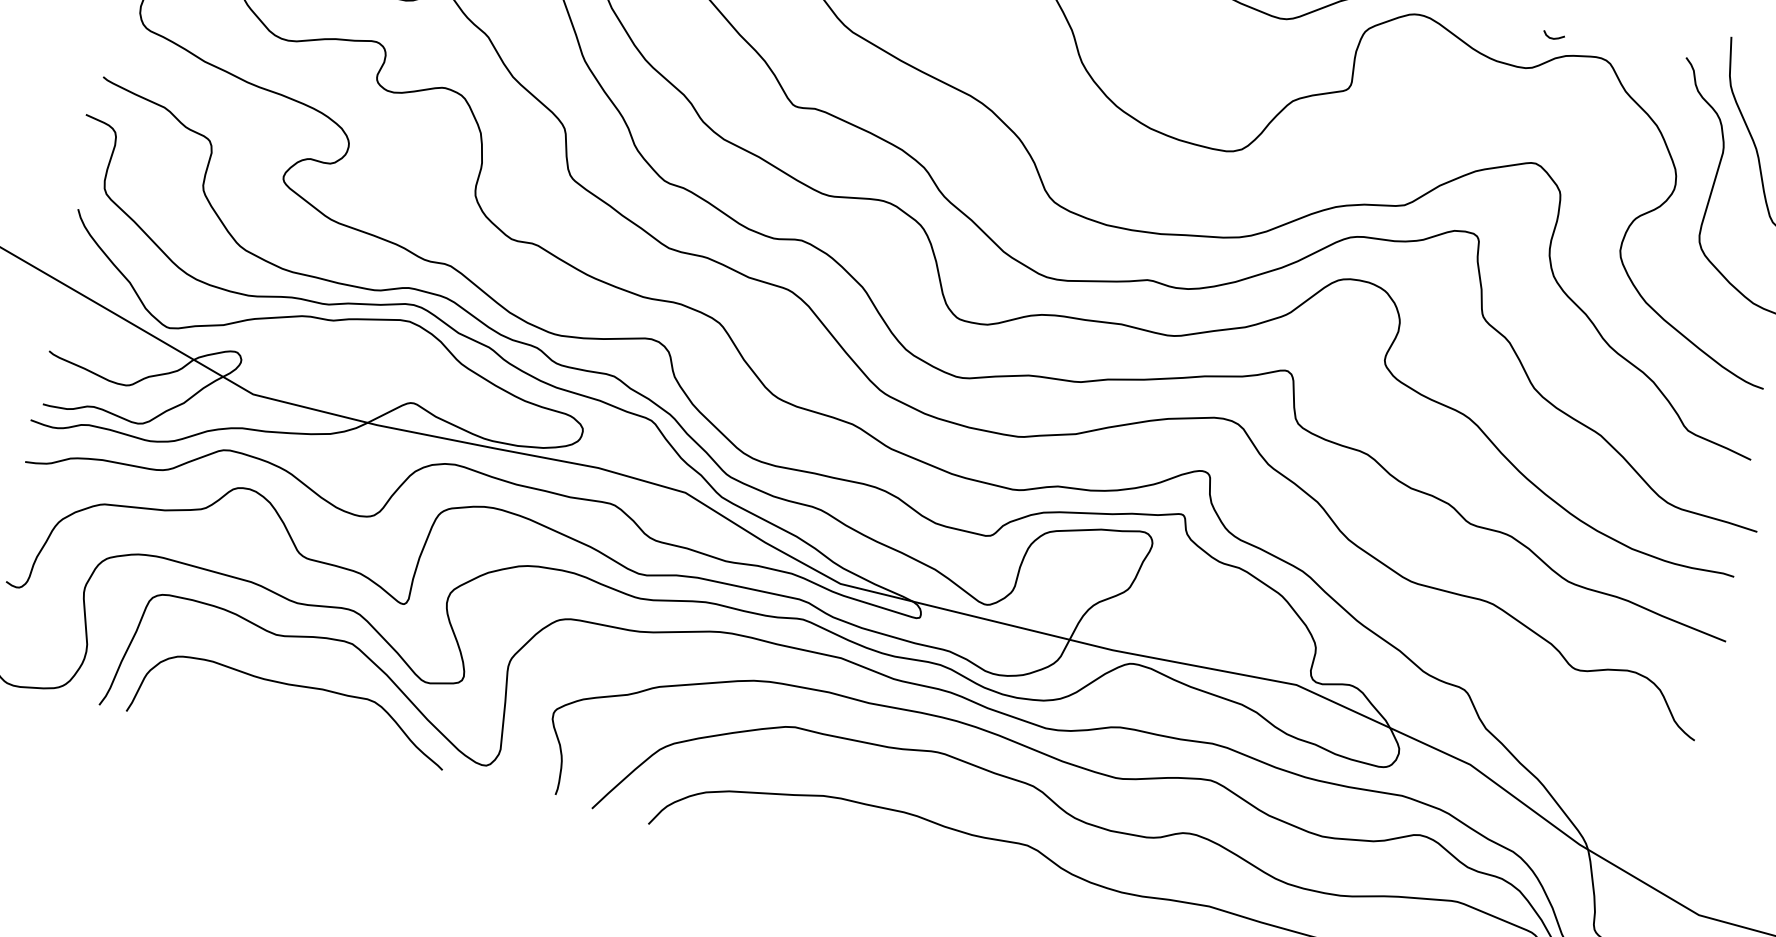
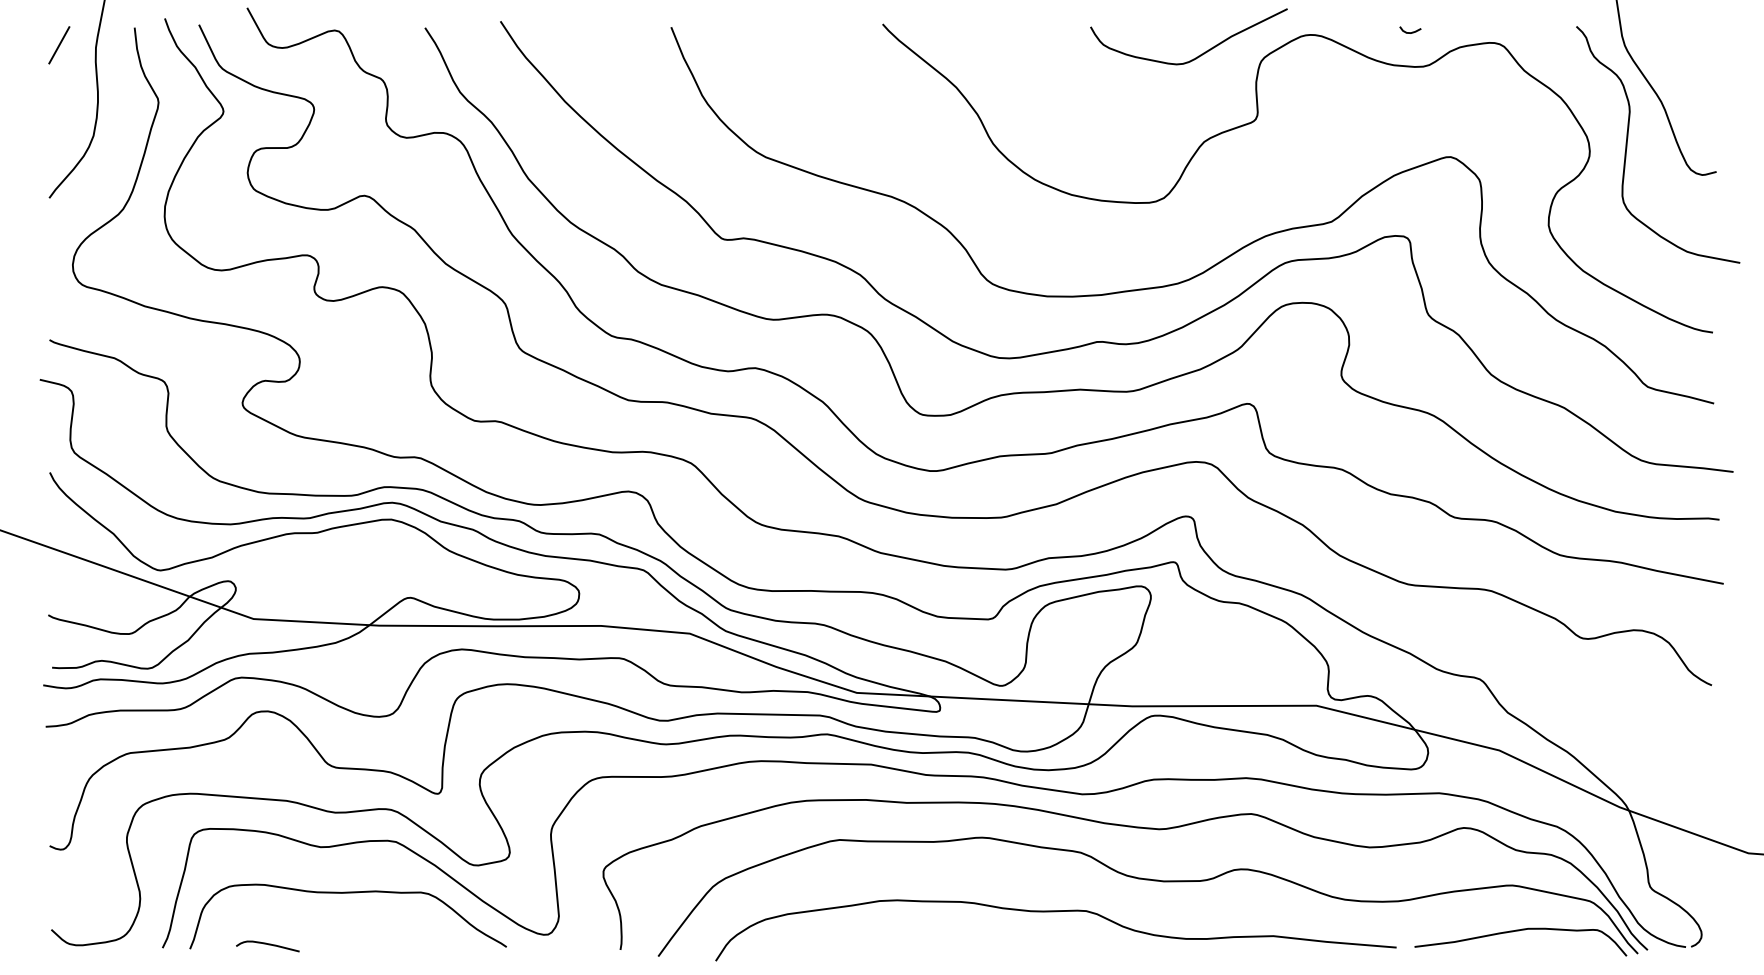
curve: (1555, 37) -> (1412, 31), moved
curve: (205, 722) -> (268, 945), added

